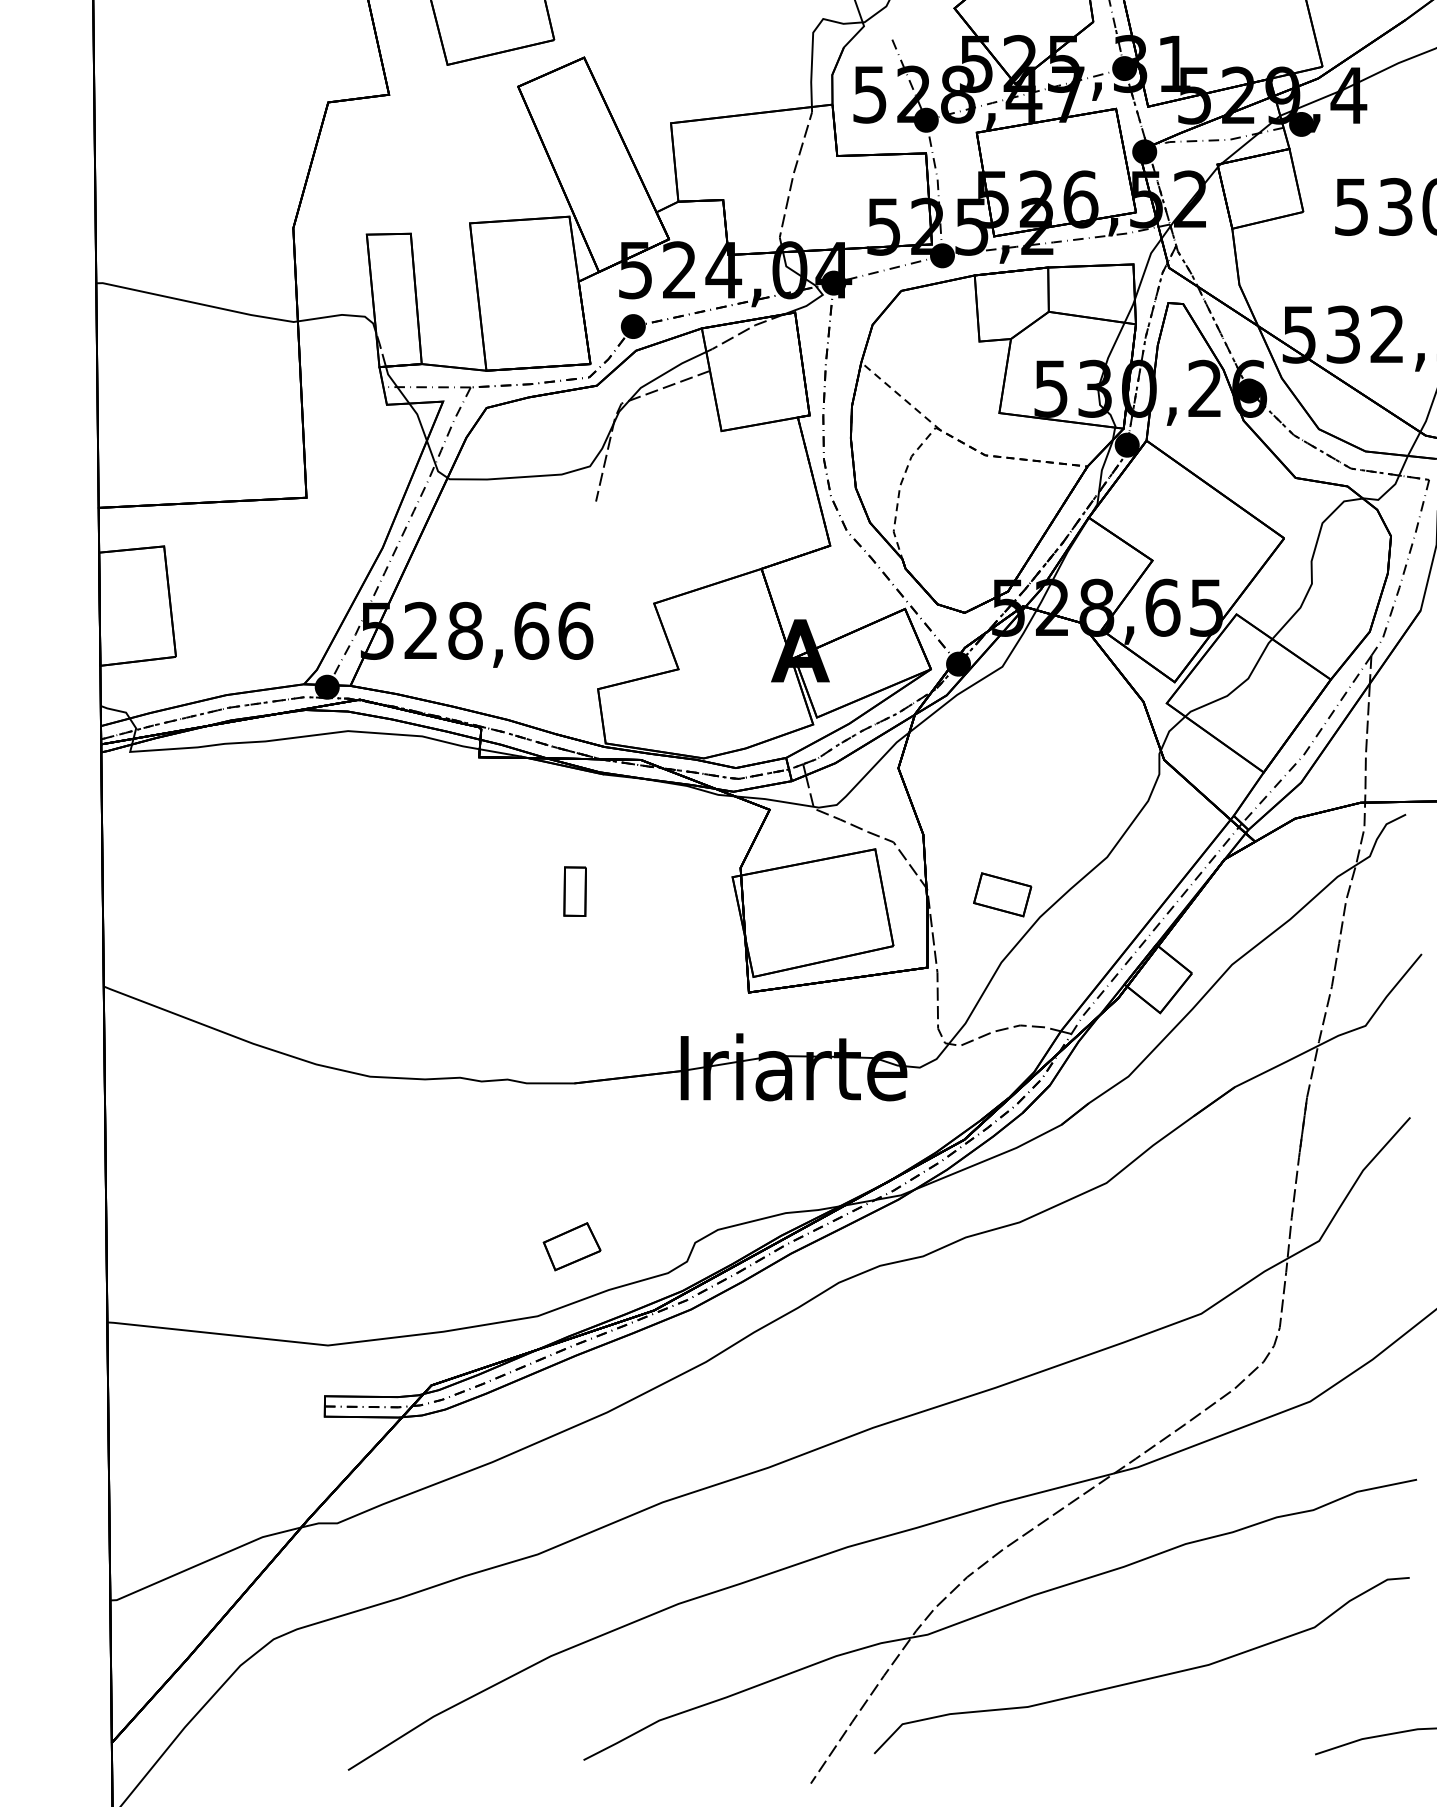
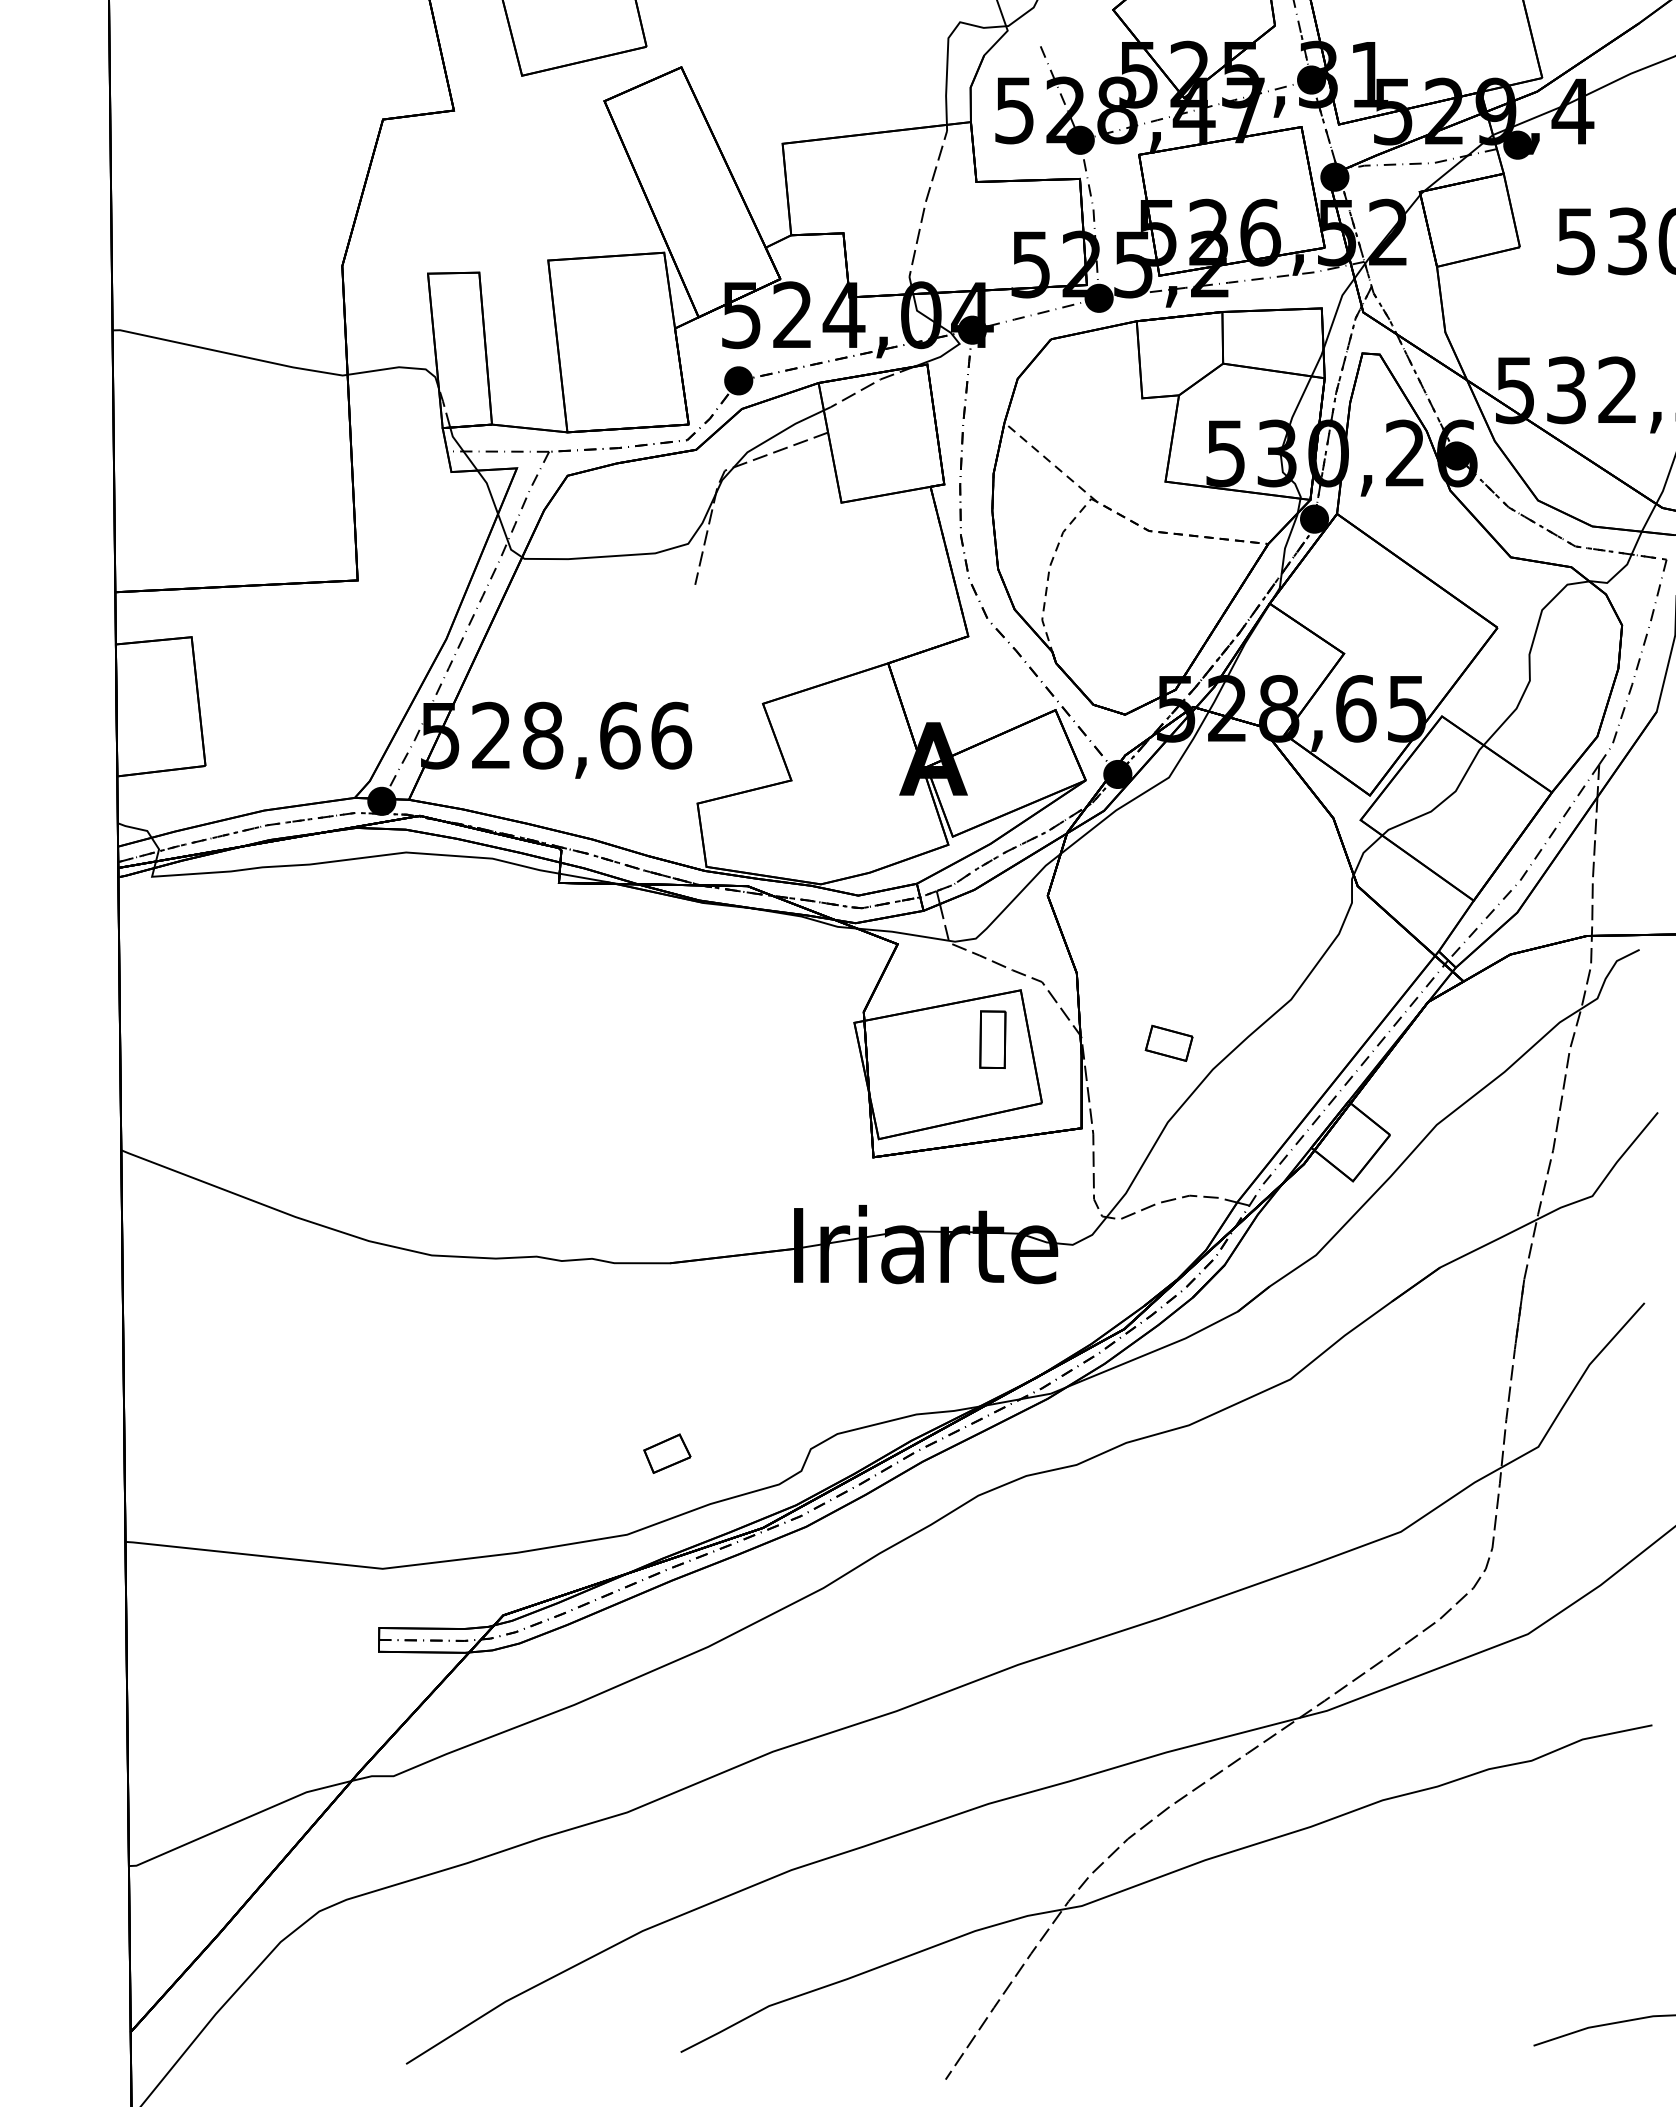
part: (574, 891) -> (992, 1039), moved
part: (1001, 894) -> (1168, 1043), size x0.7
part: (572, 1246) -> (667, 1453), size x0.7
curve: (1144, 1678) -> (1334, 1957), removed

